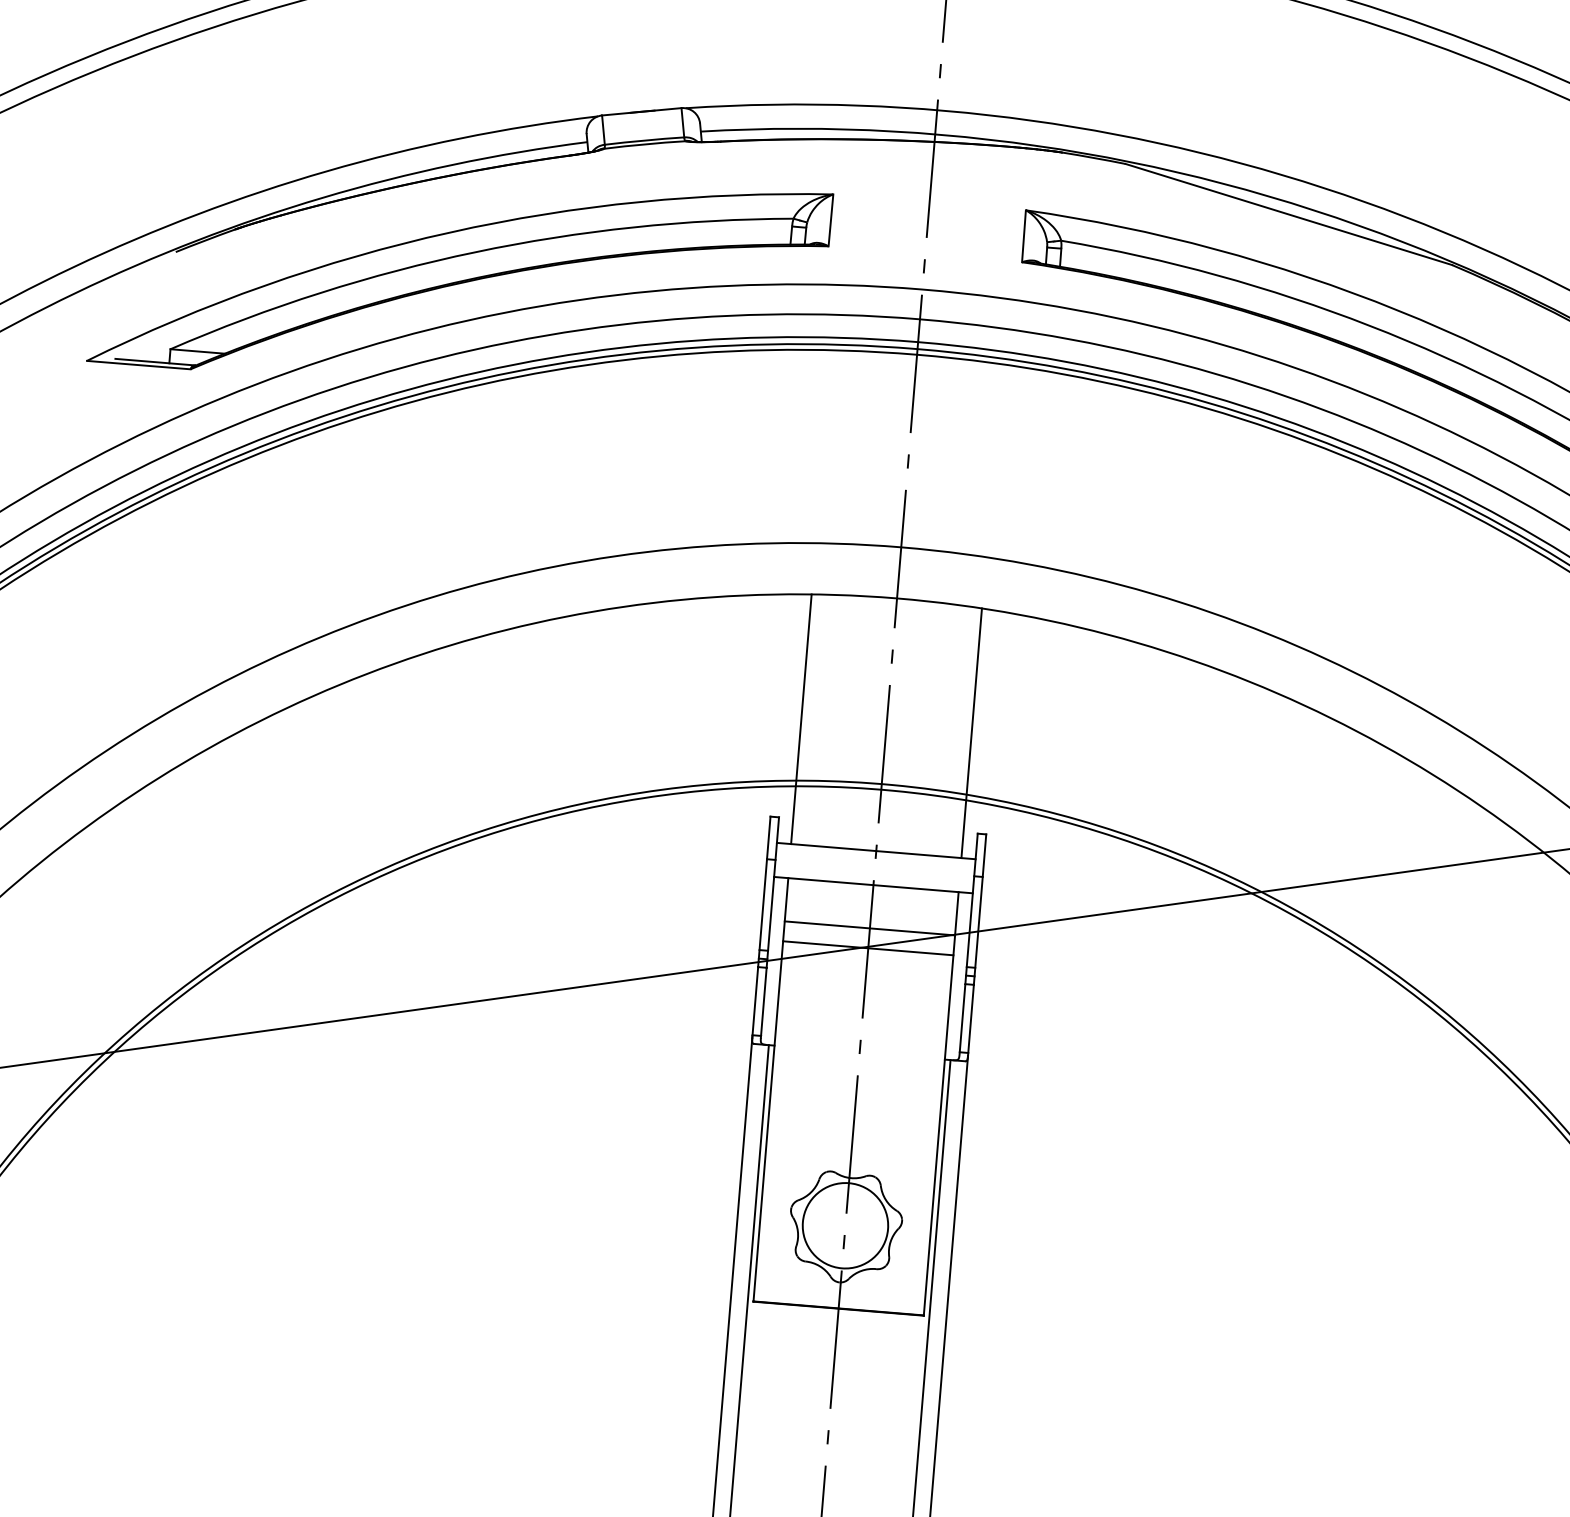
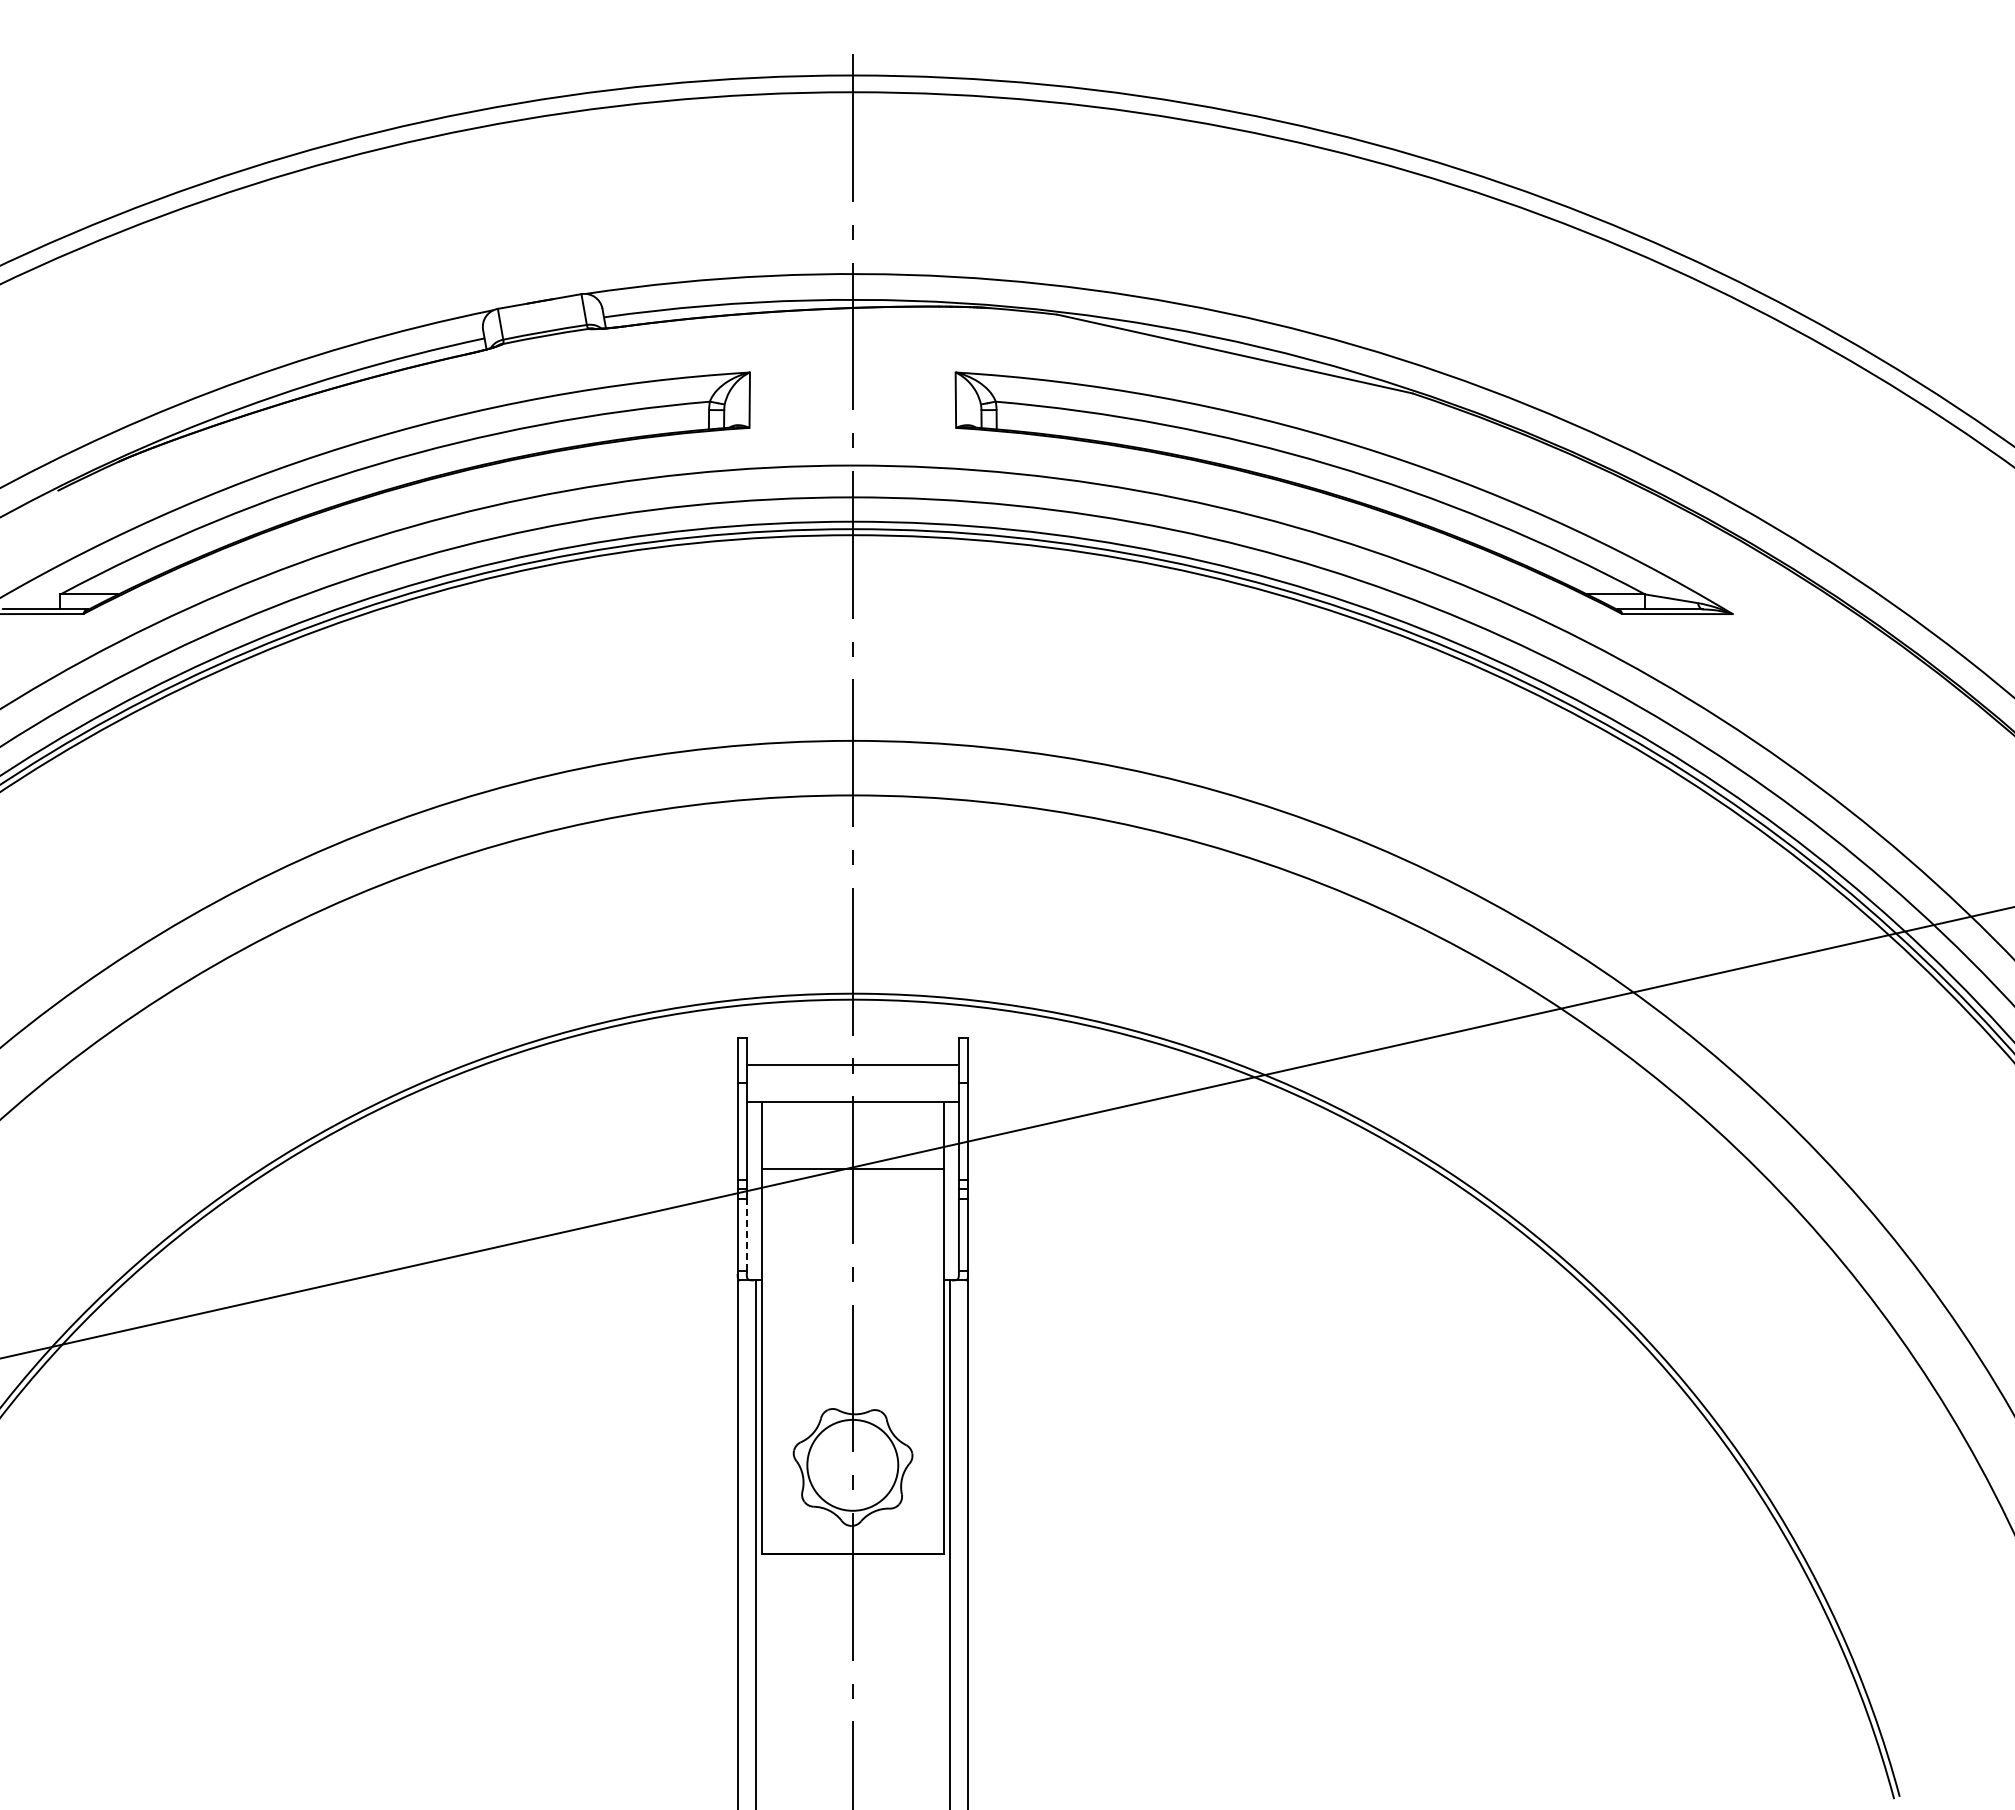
line: (801, 718) -> (761, 931), removed
line: (971, 732) -> (943, 931), removed
line: (869, 928) -> (852, 1147), removed
line: (763, 1001) -> (746, 1234), solid -> dashed

